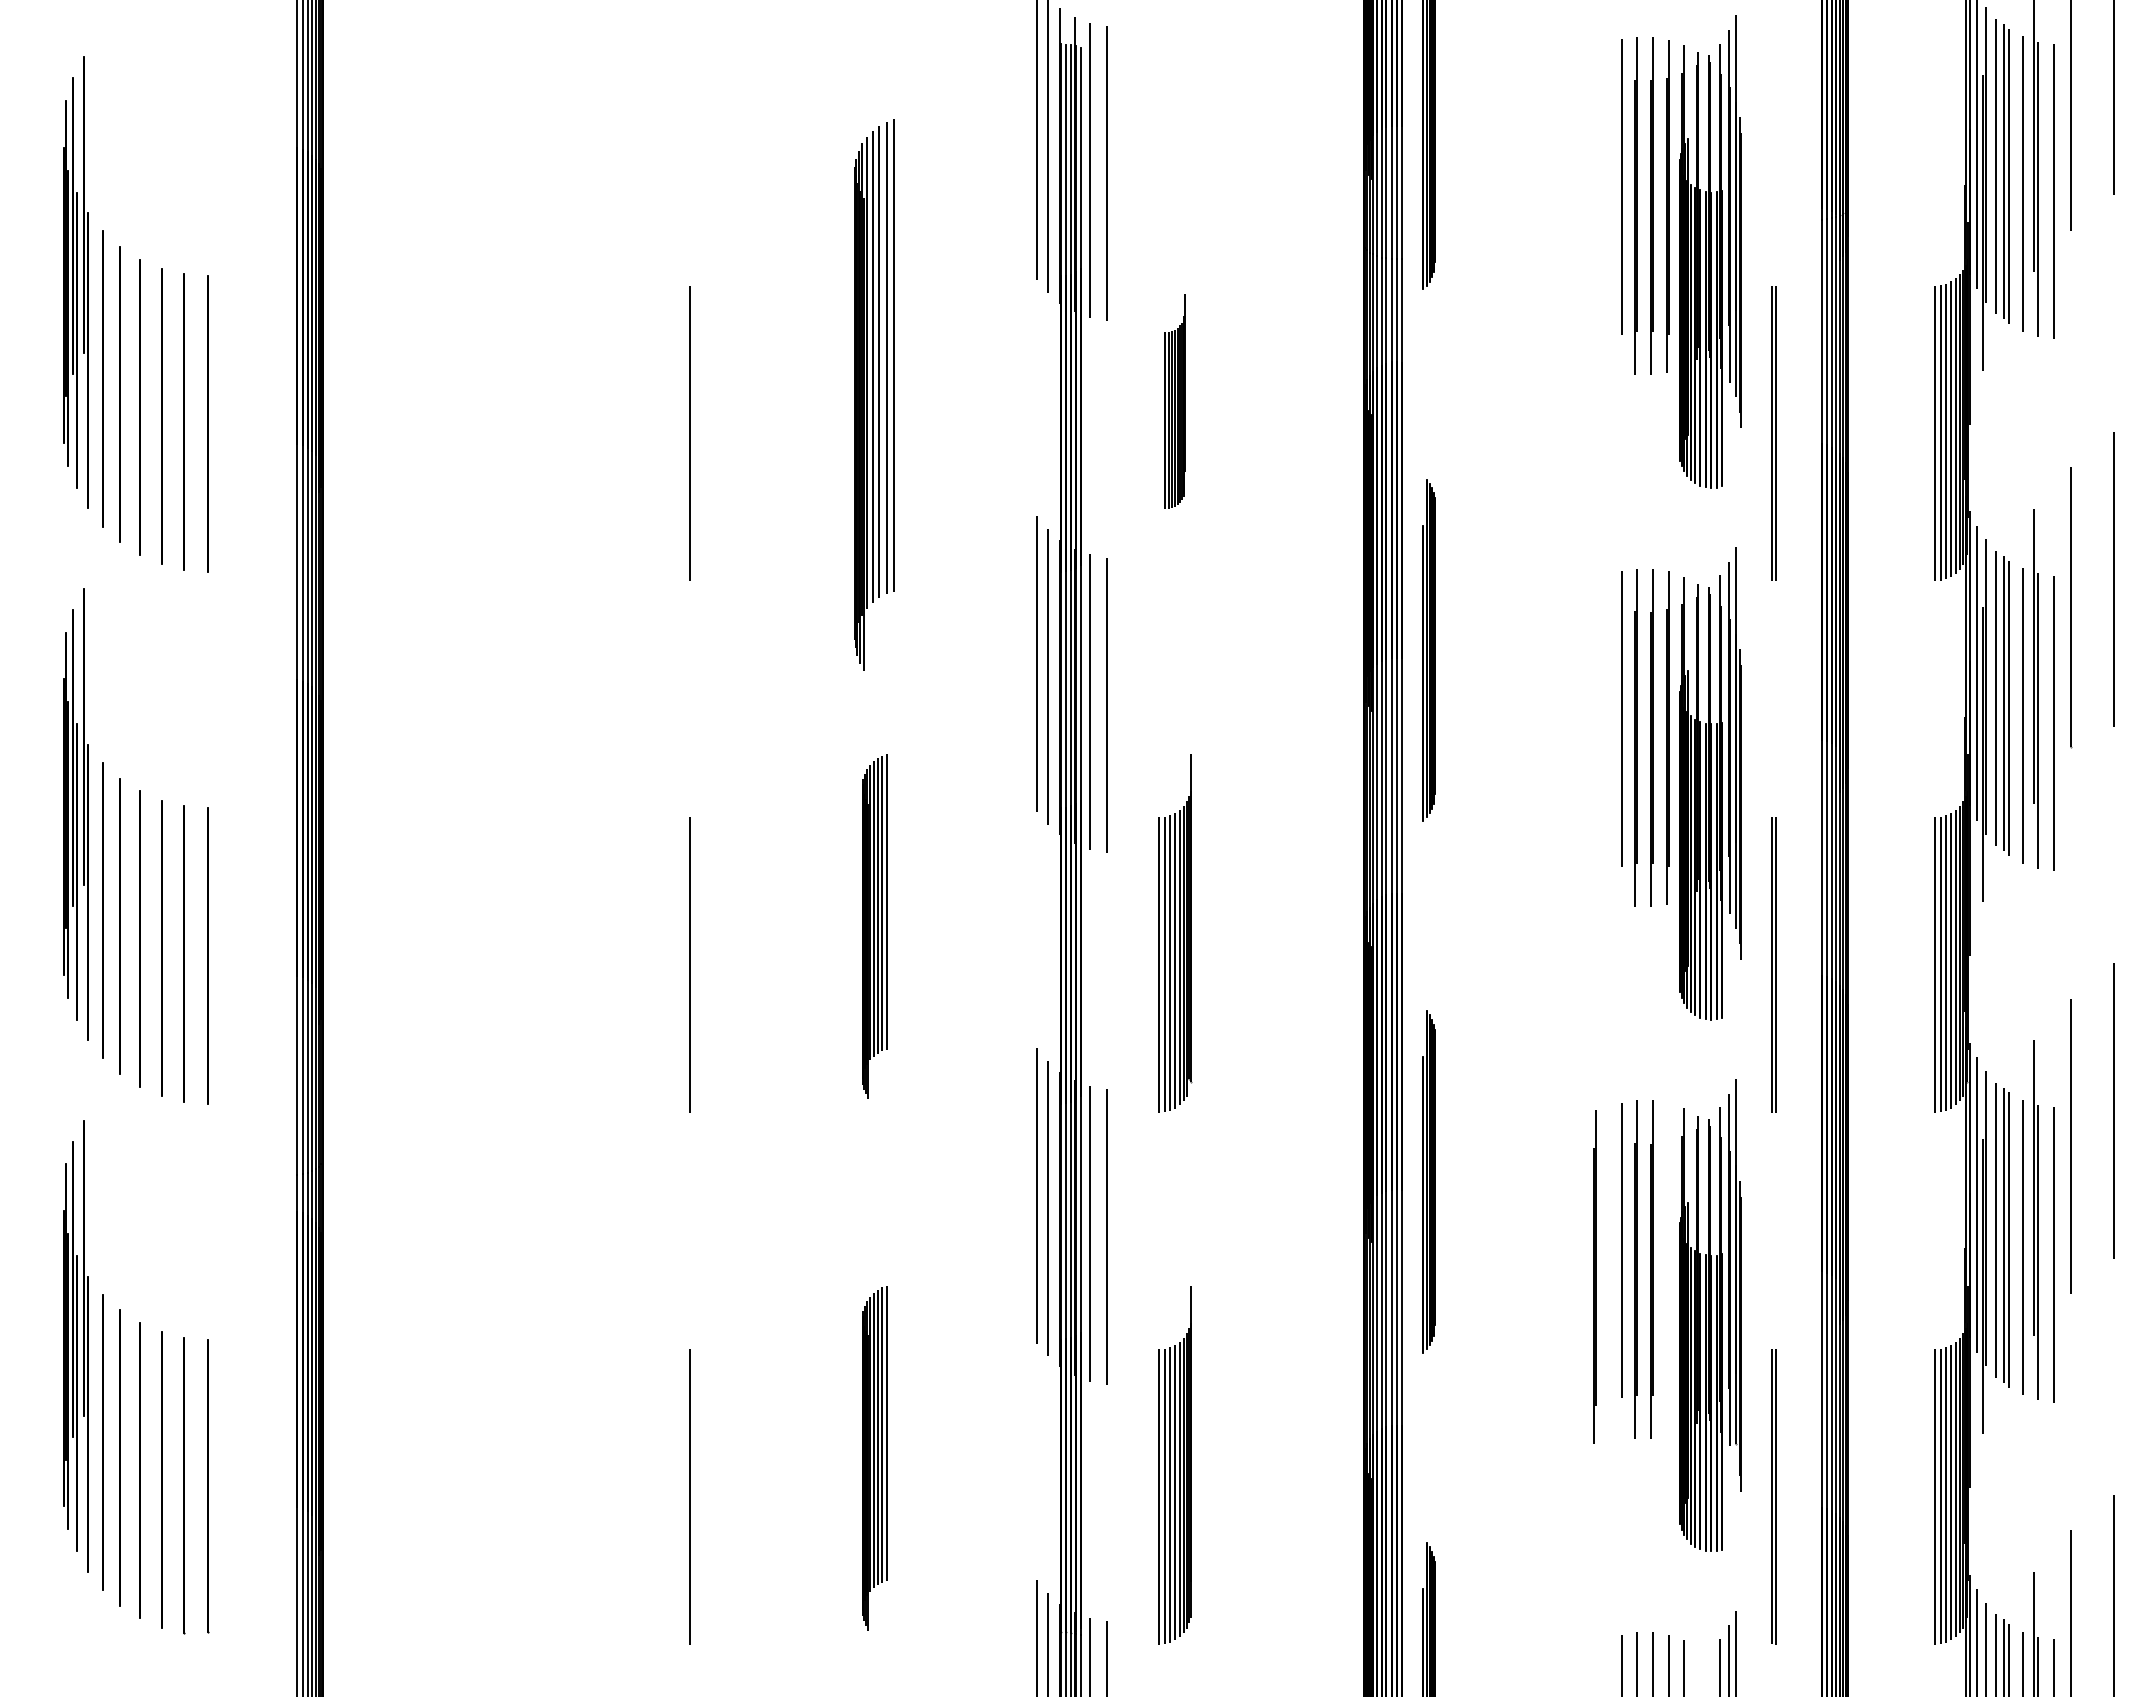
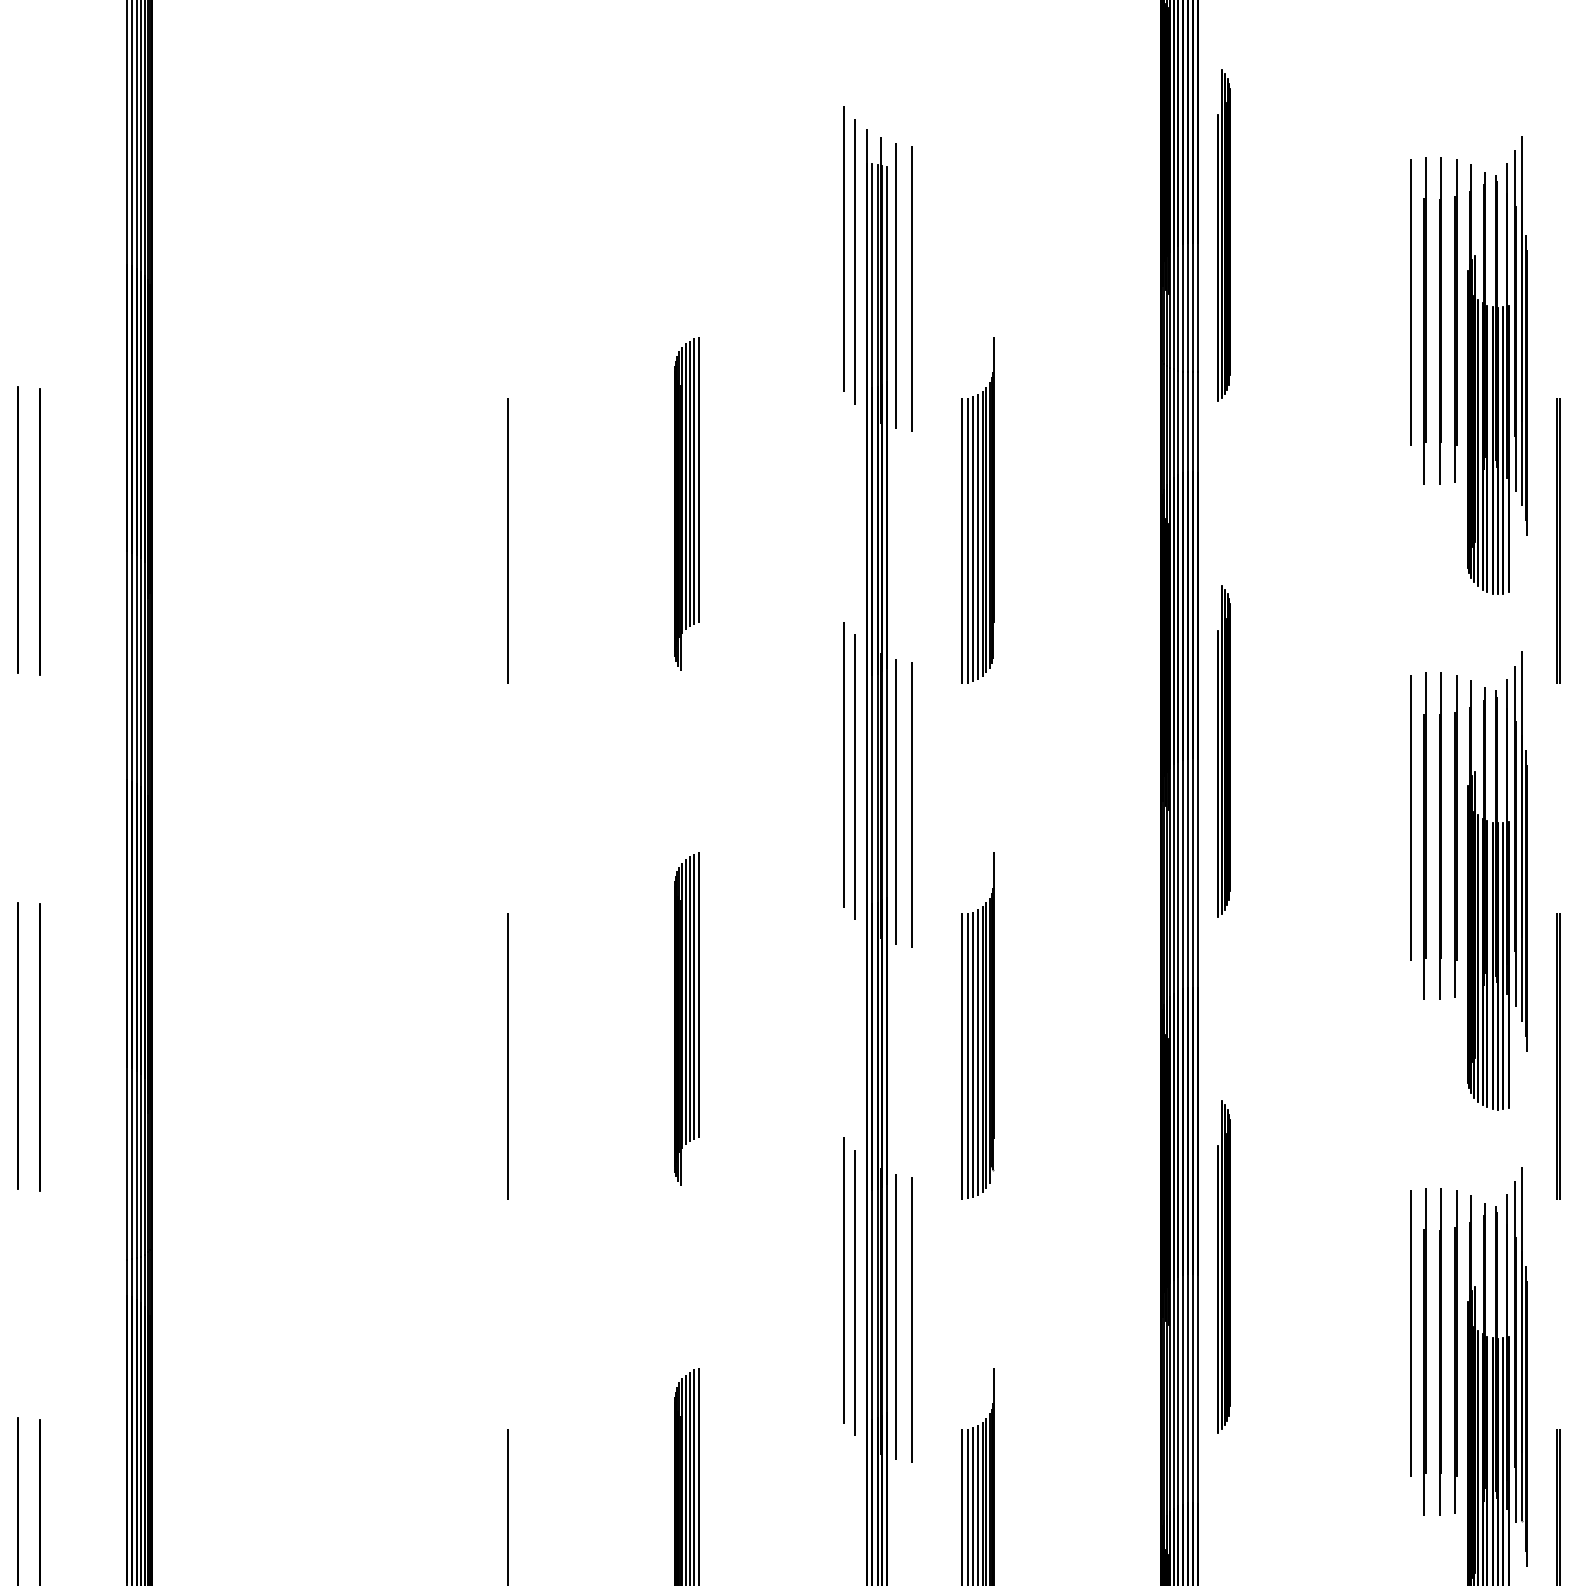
part: (874, 394) -> (686, 503), size x0.62
part: (1174, 401) -> (977, 510), size x1.67
line: (1594, 1276) -> (1455, 1351), moved

